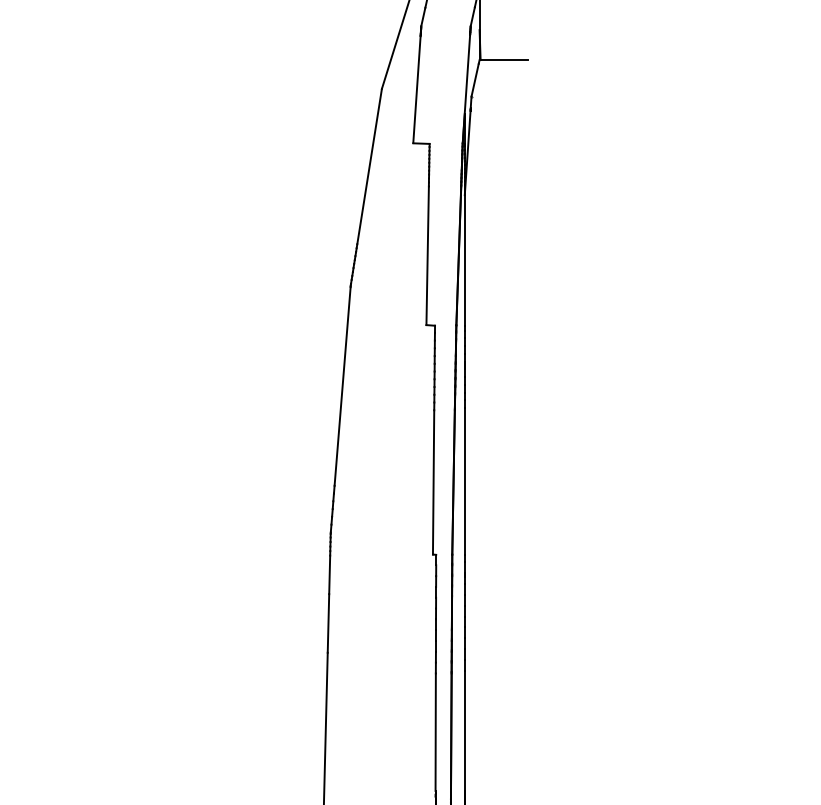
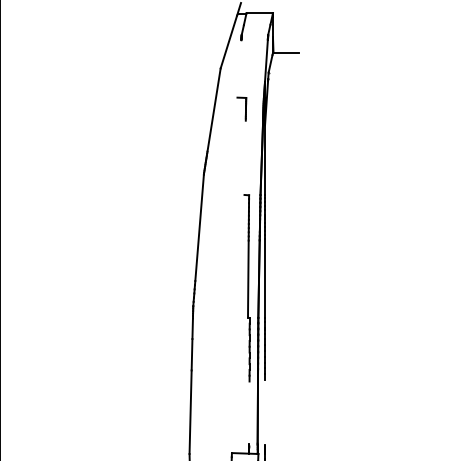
line: (417, 88) -> (239, 68), removed
line: (426, 255) -> (244, 157), removed
line: (465, 729) -> (265, 411), removed
line: (435, 731) -> (249, 412), removed

